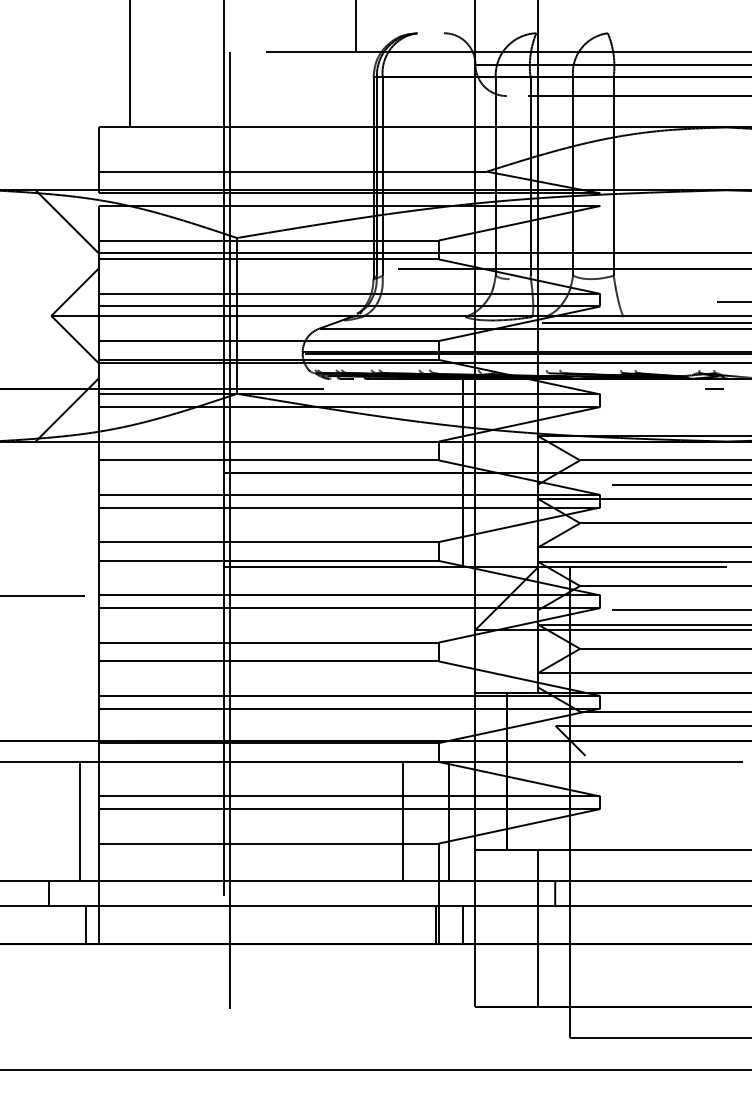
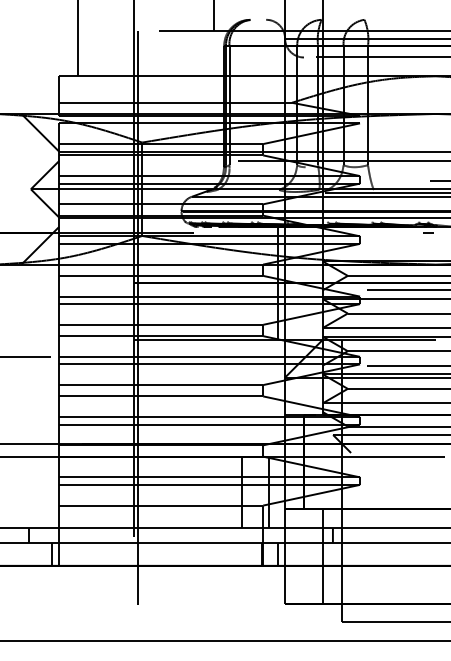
line: (80, 821) -> (48, 492), removed

